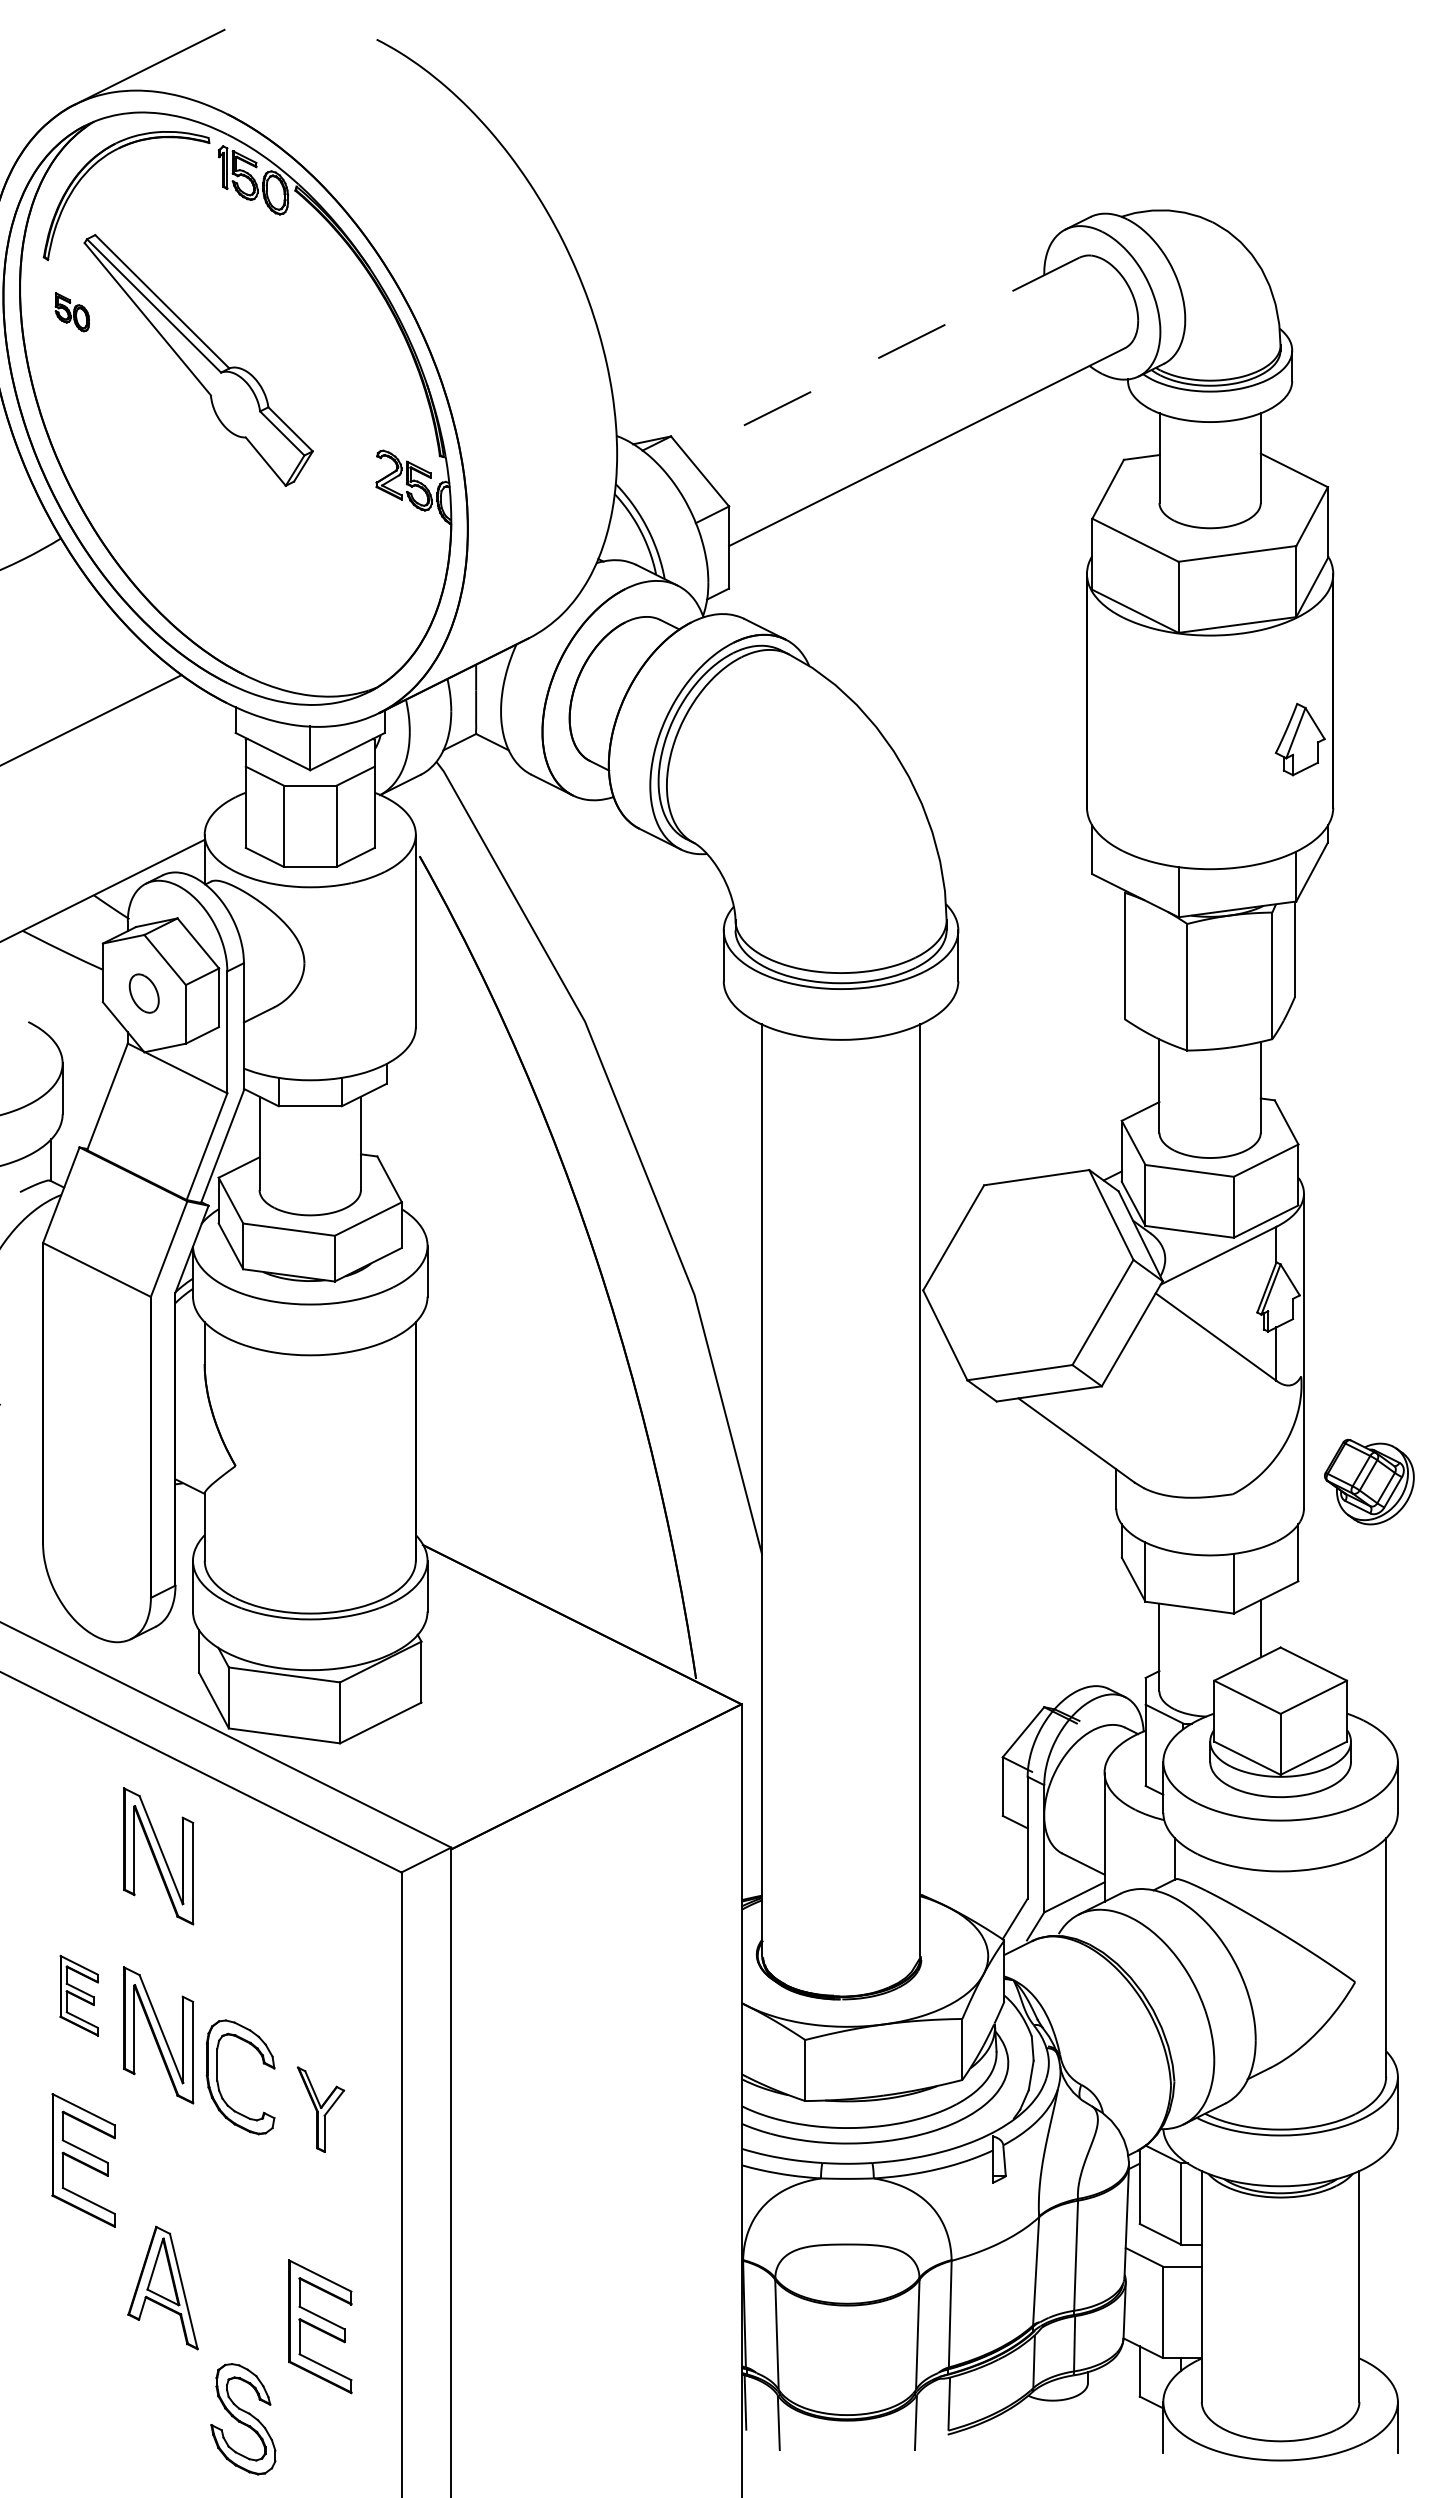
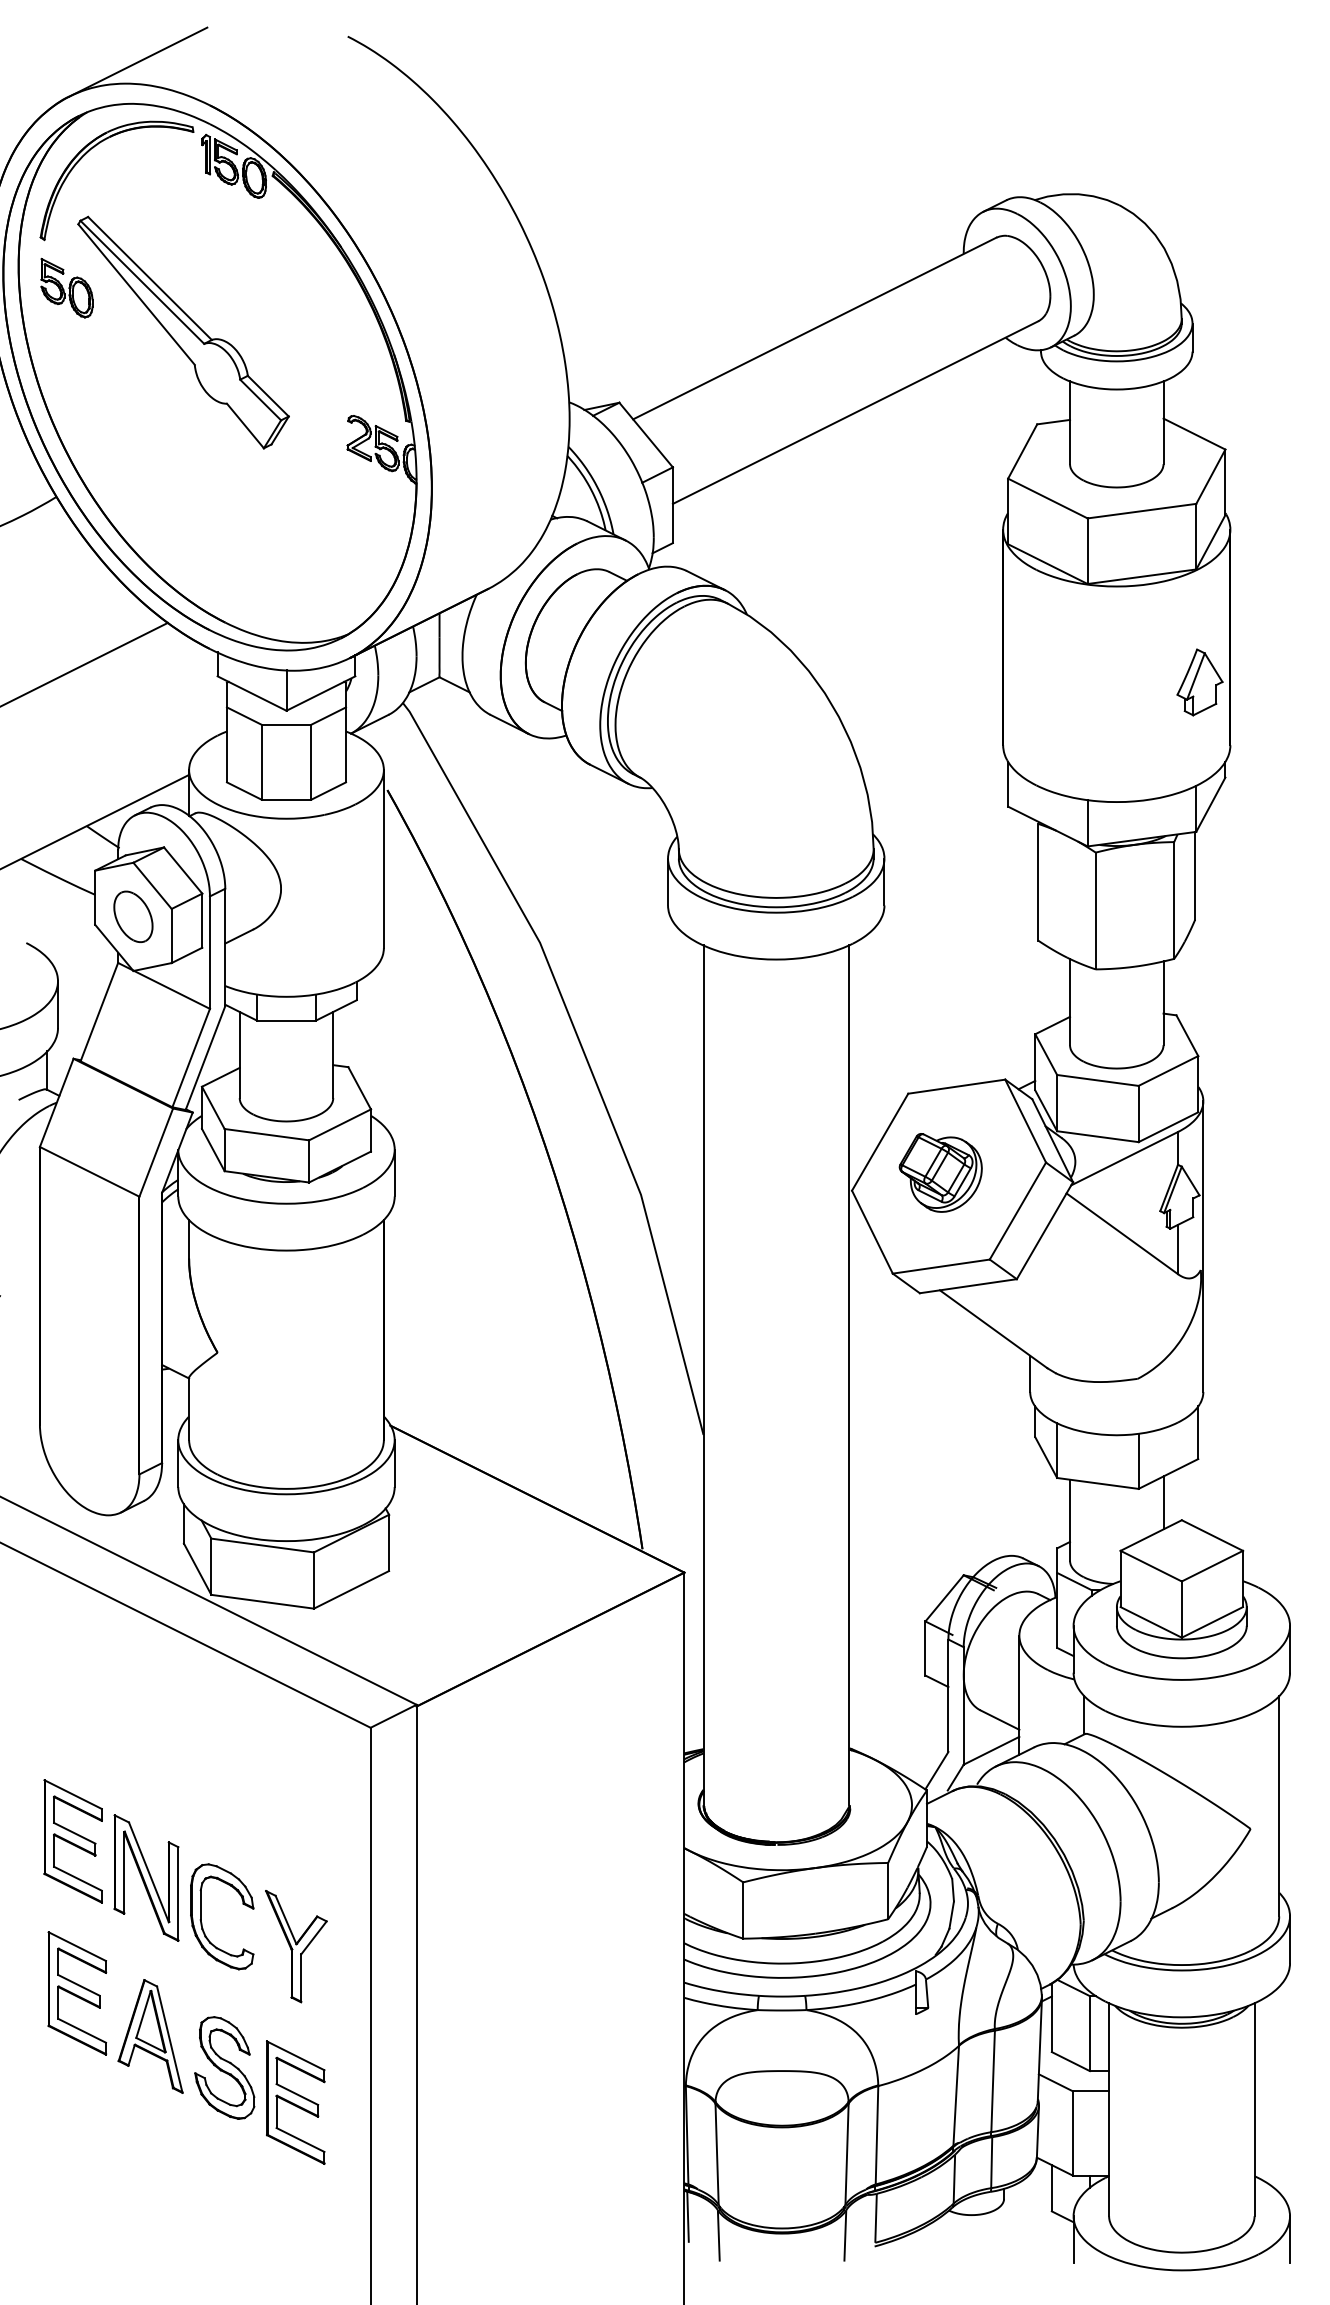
part: (72, 311) -> (67, 287), size x1.67
line: (882, 356) -> (814, 328), dashed -> solid
part: (143, 993) -> (132, 916), size x1.43
part: (1369, 1482) -> (940, 1173), moved
part: (158, 1856) -> (146, 1713), removed
part: (79, 1995) -> (73, 1841), size x1.67
part: (320, 2109) -> (295, 1946), size x1.43
part: (162, 2287) -> (150, 2035), moved
part: (320, 2326) -> (295, 2102), moved
part: (243, 2419) -> (224, 2068), moved

